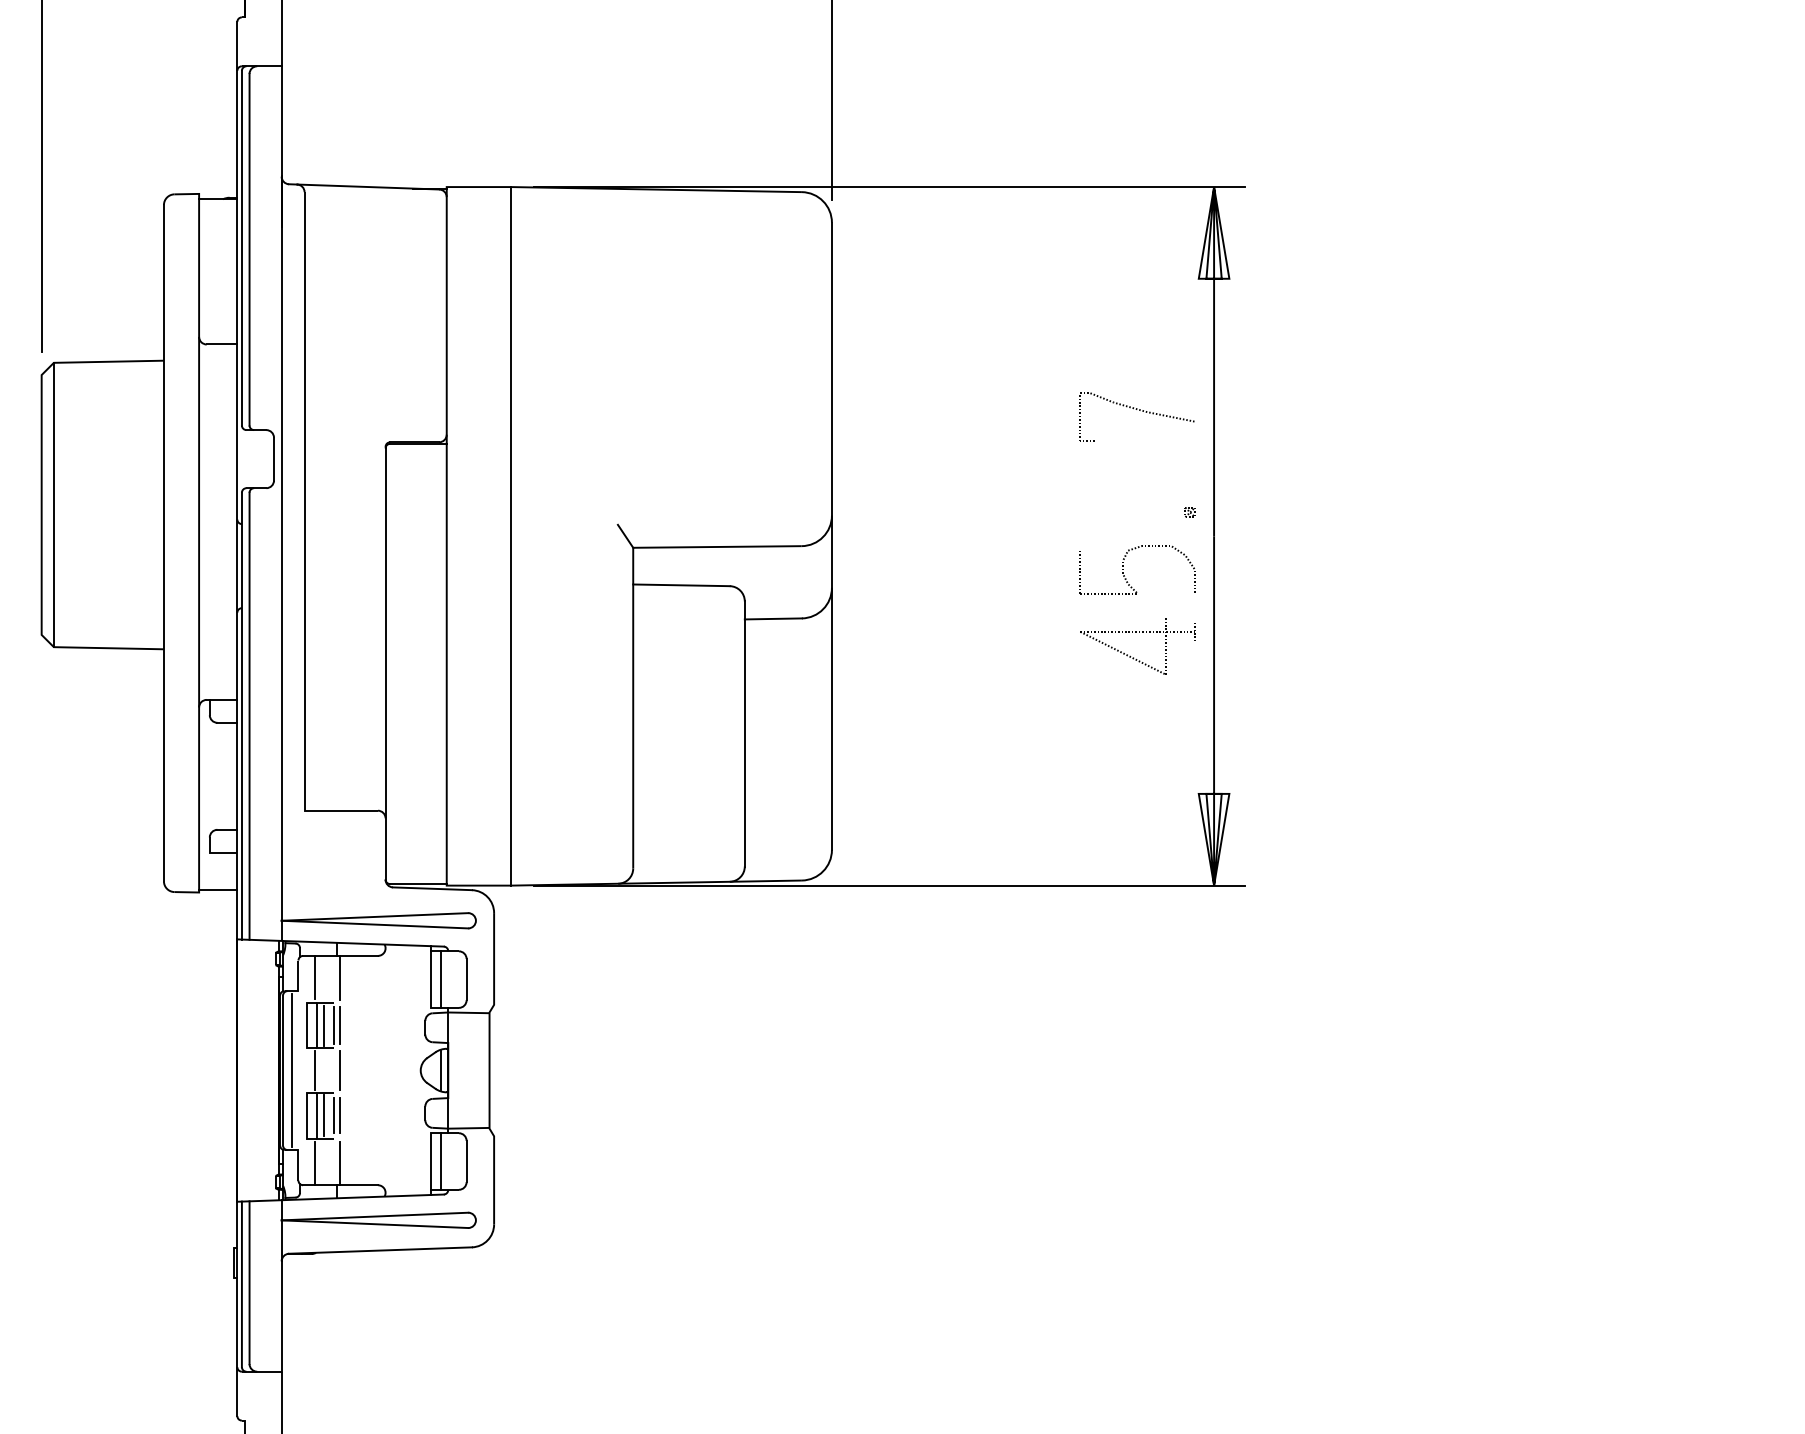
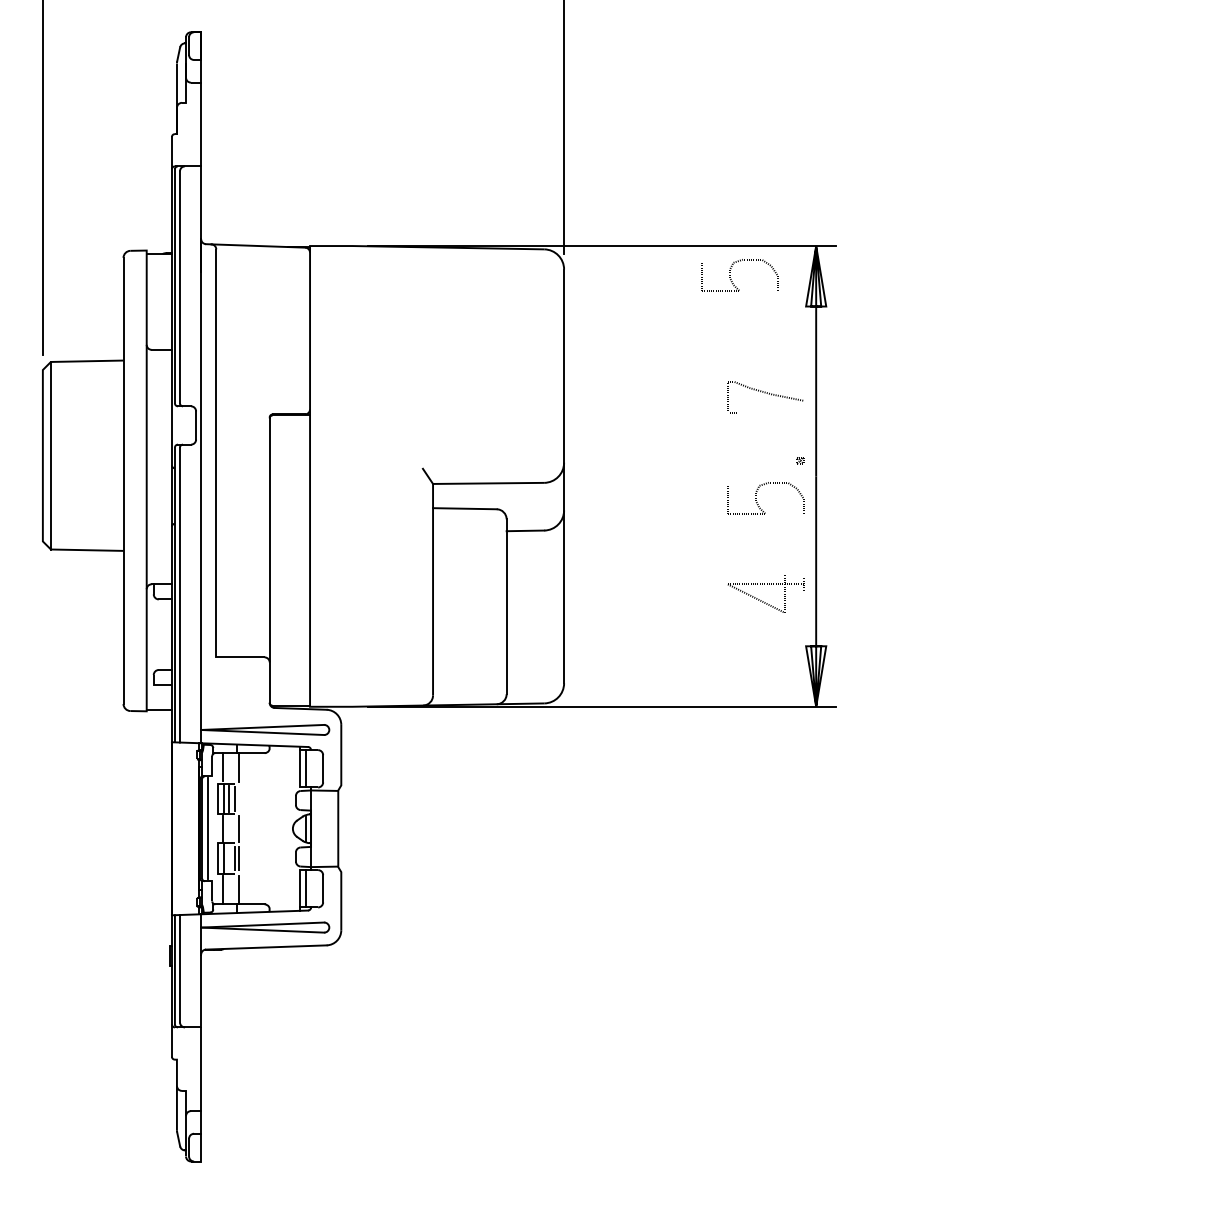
part: (1085, 237) -> (731, 279), added
line: (511, 536) -> (352, 476), removed
part: (1131, 656) -> (761, 600), moved
line: (339, 1024) -> (239, 798), removed
line: (324, 1115) -> (229, 858), removed

